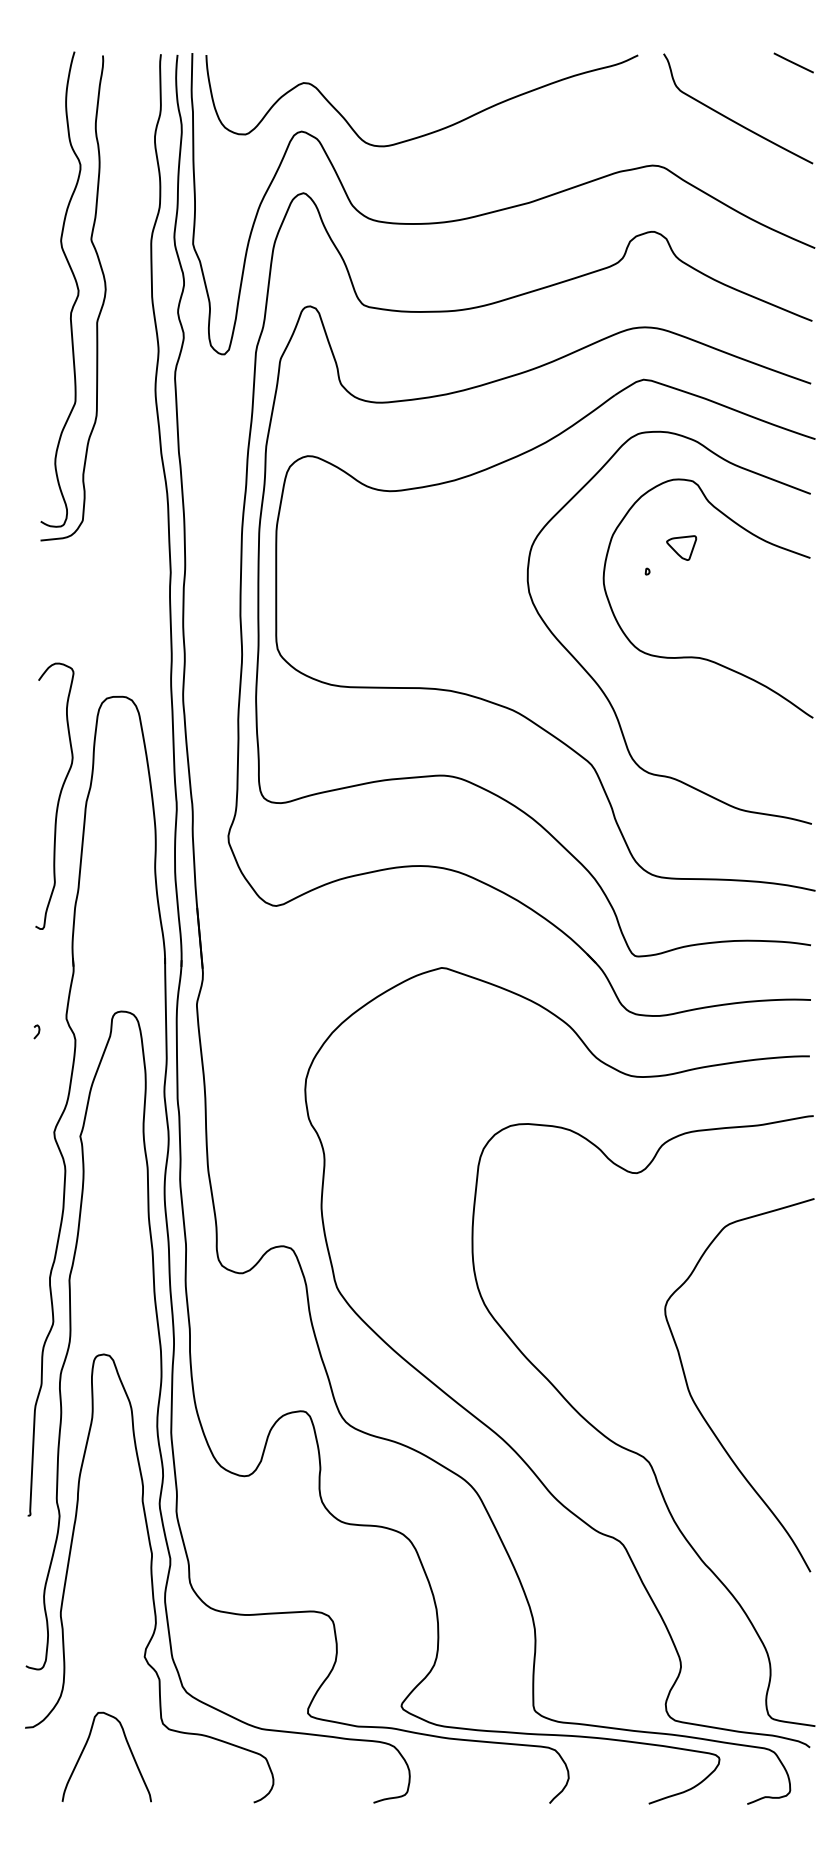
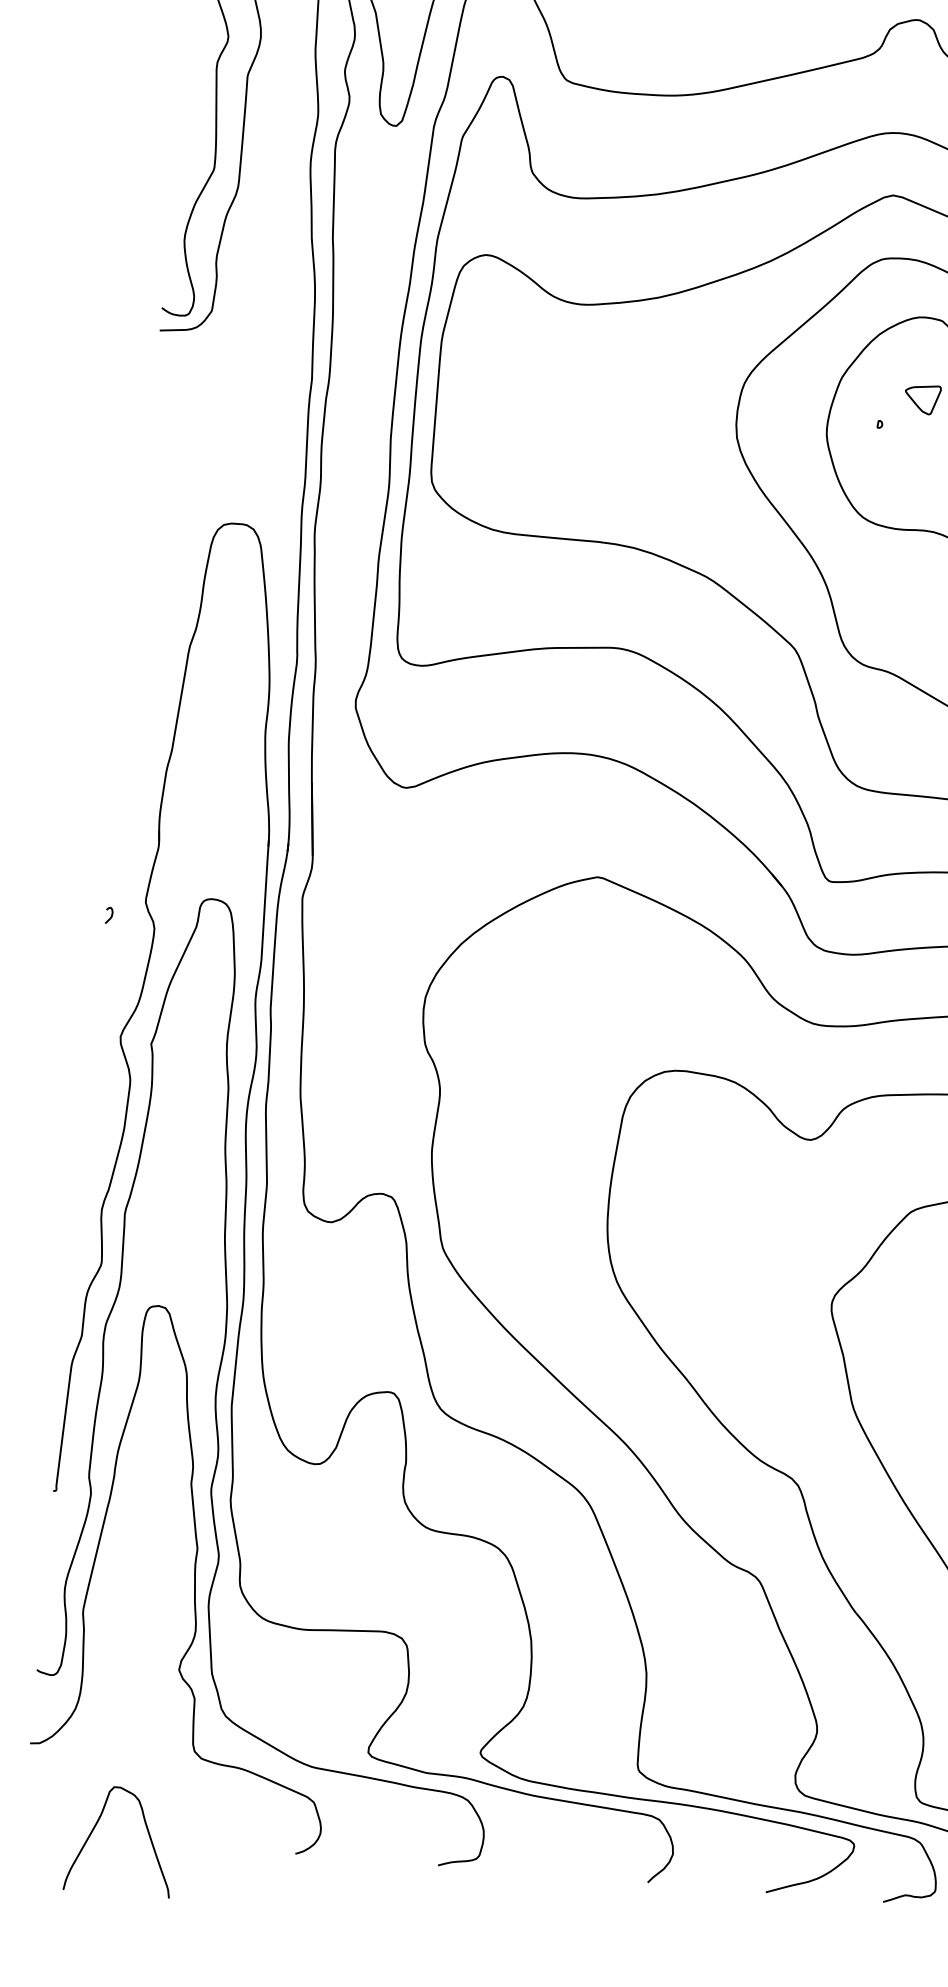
curve: (58, 796) -> (157, 637), removed
curve: (86, 1745) -> (97, 1824), moved

